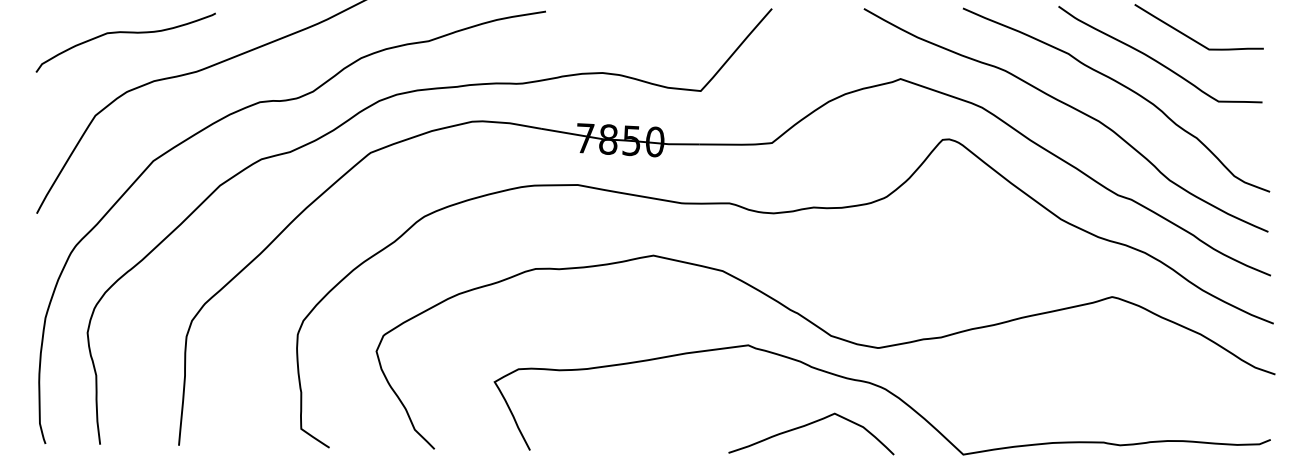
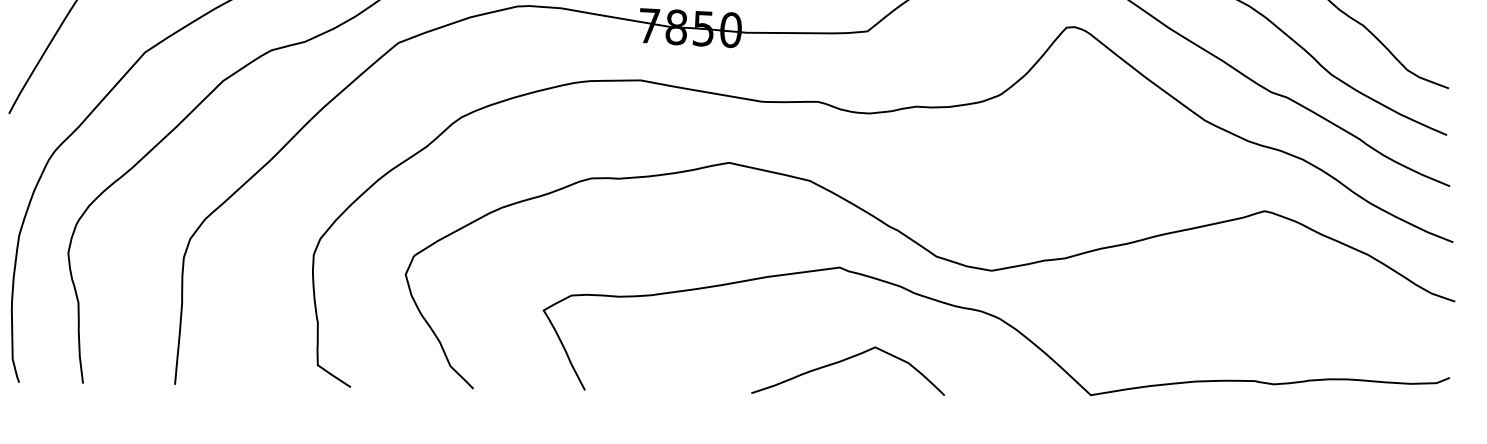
curve: (808, 425) -> (844, 361), moved

